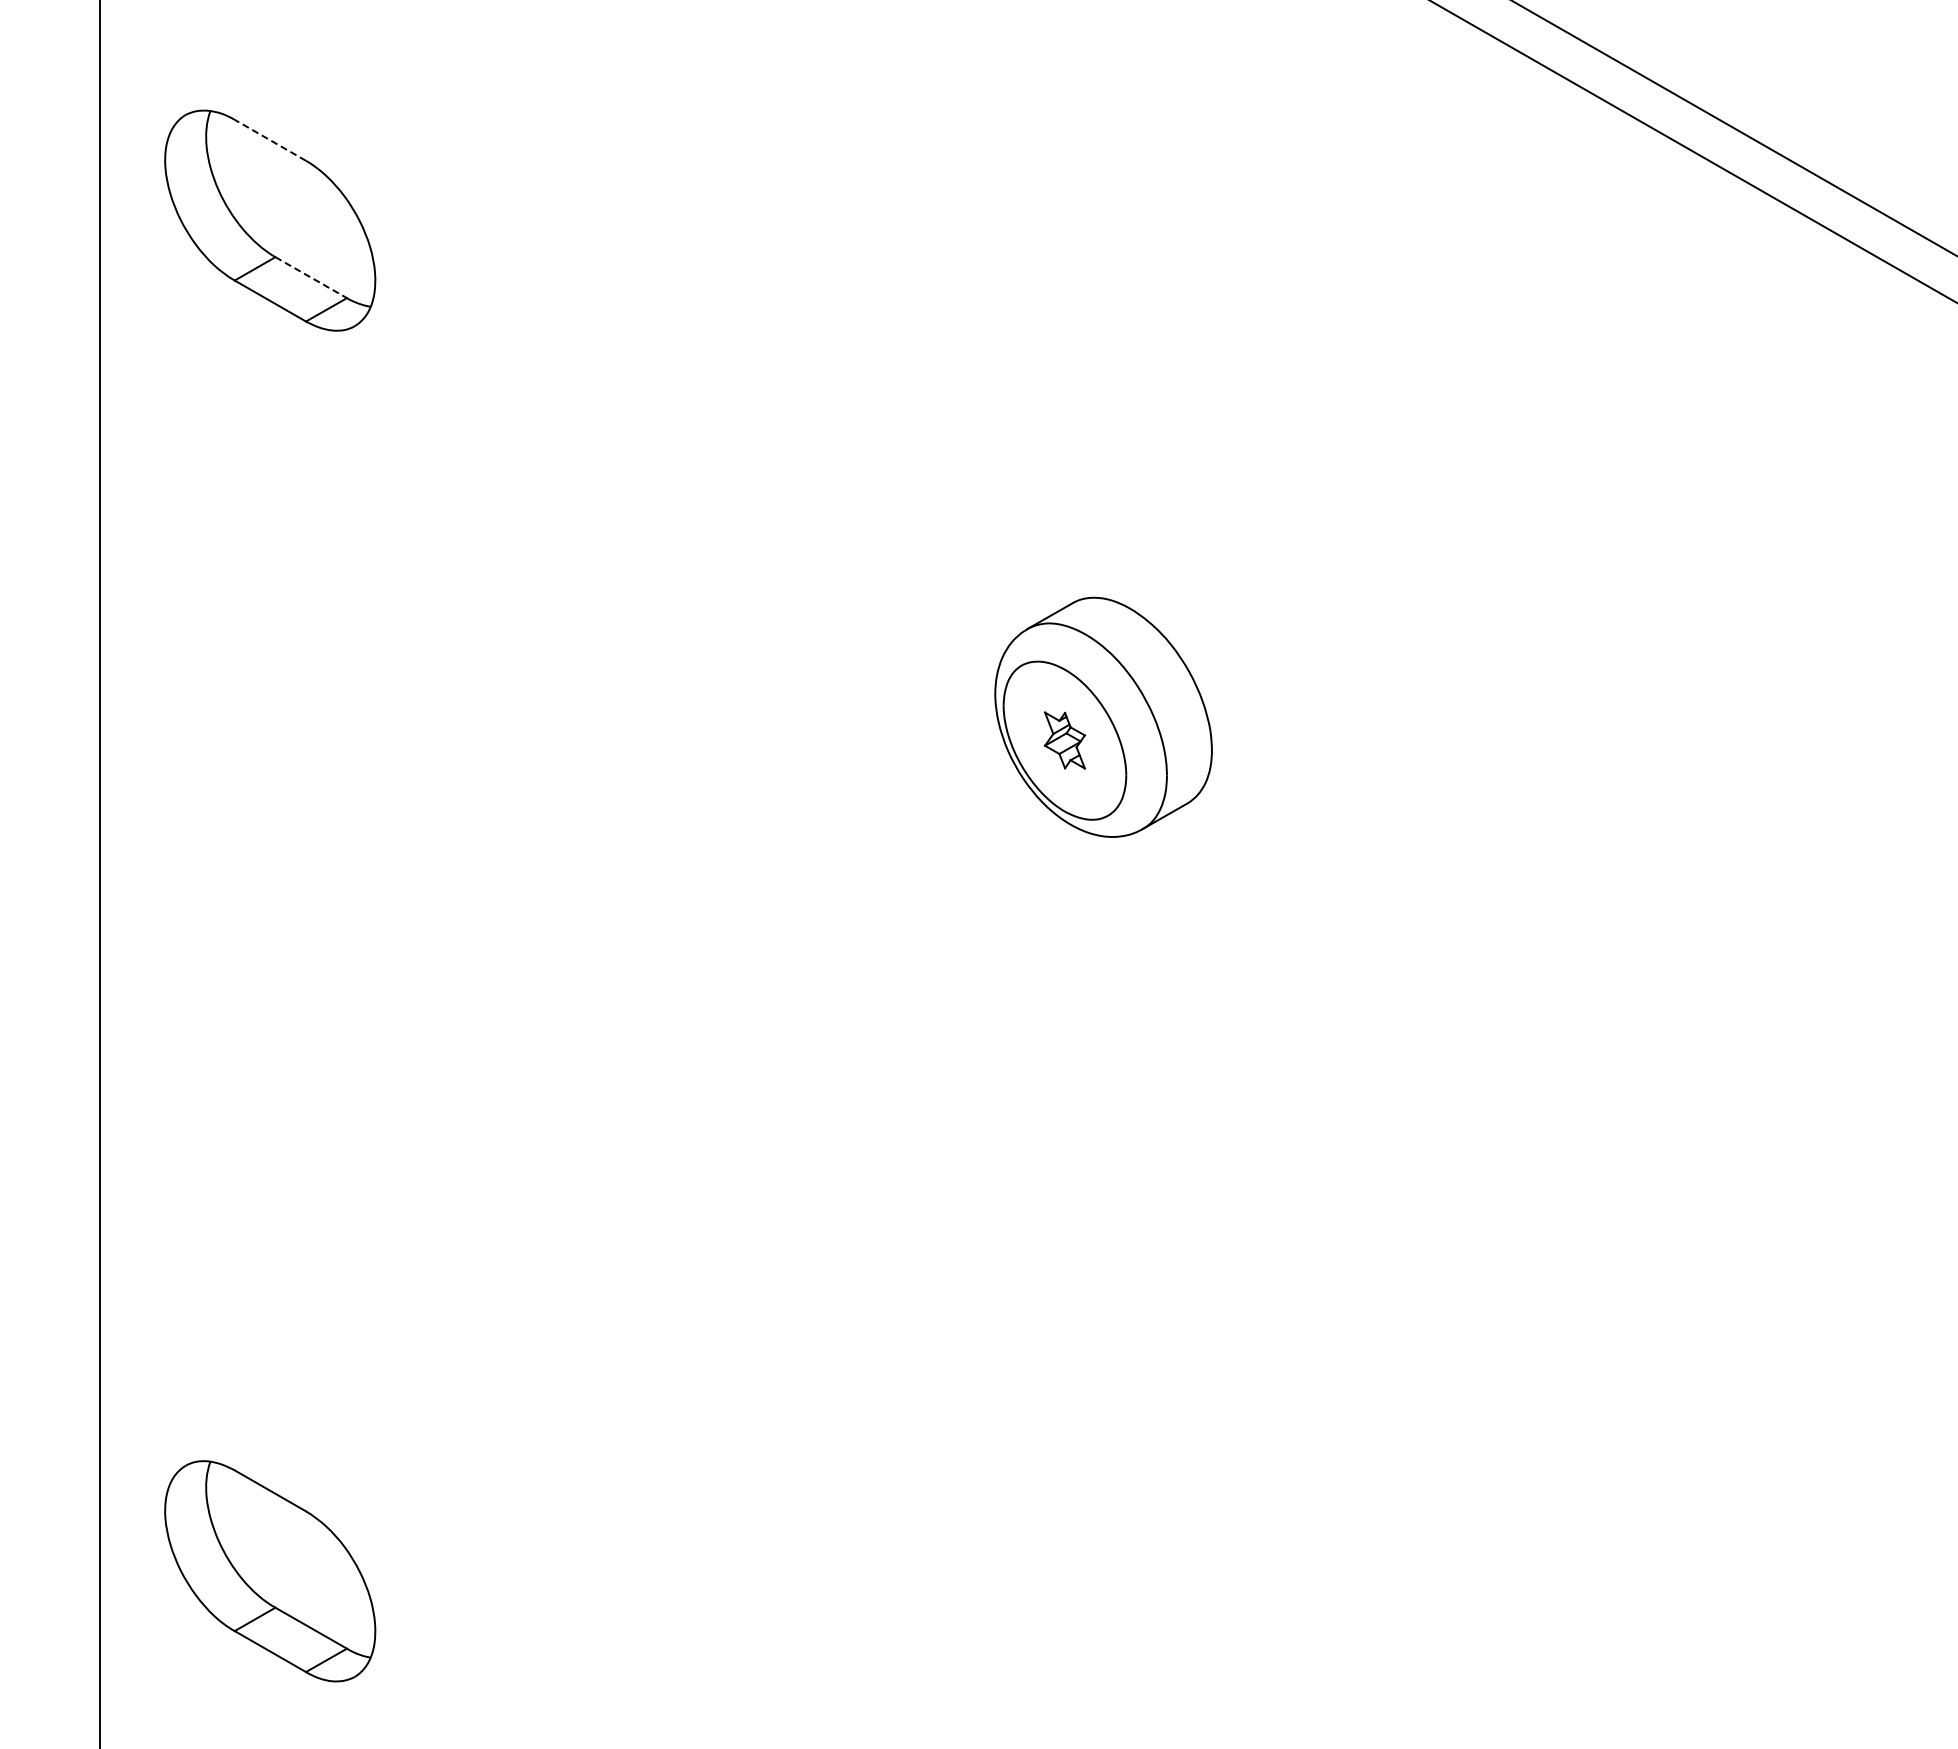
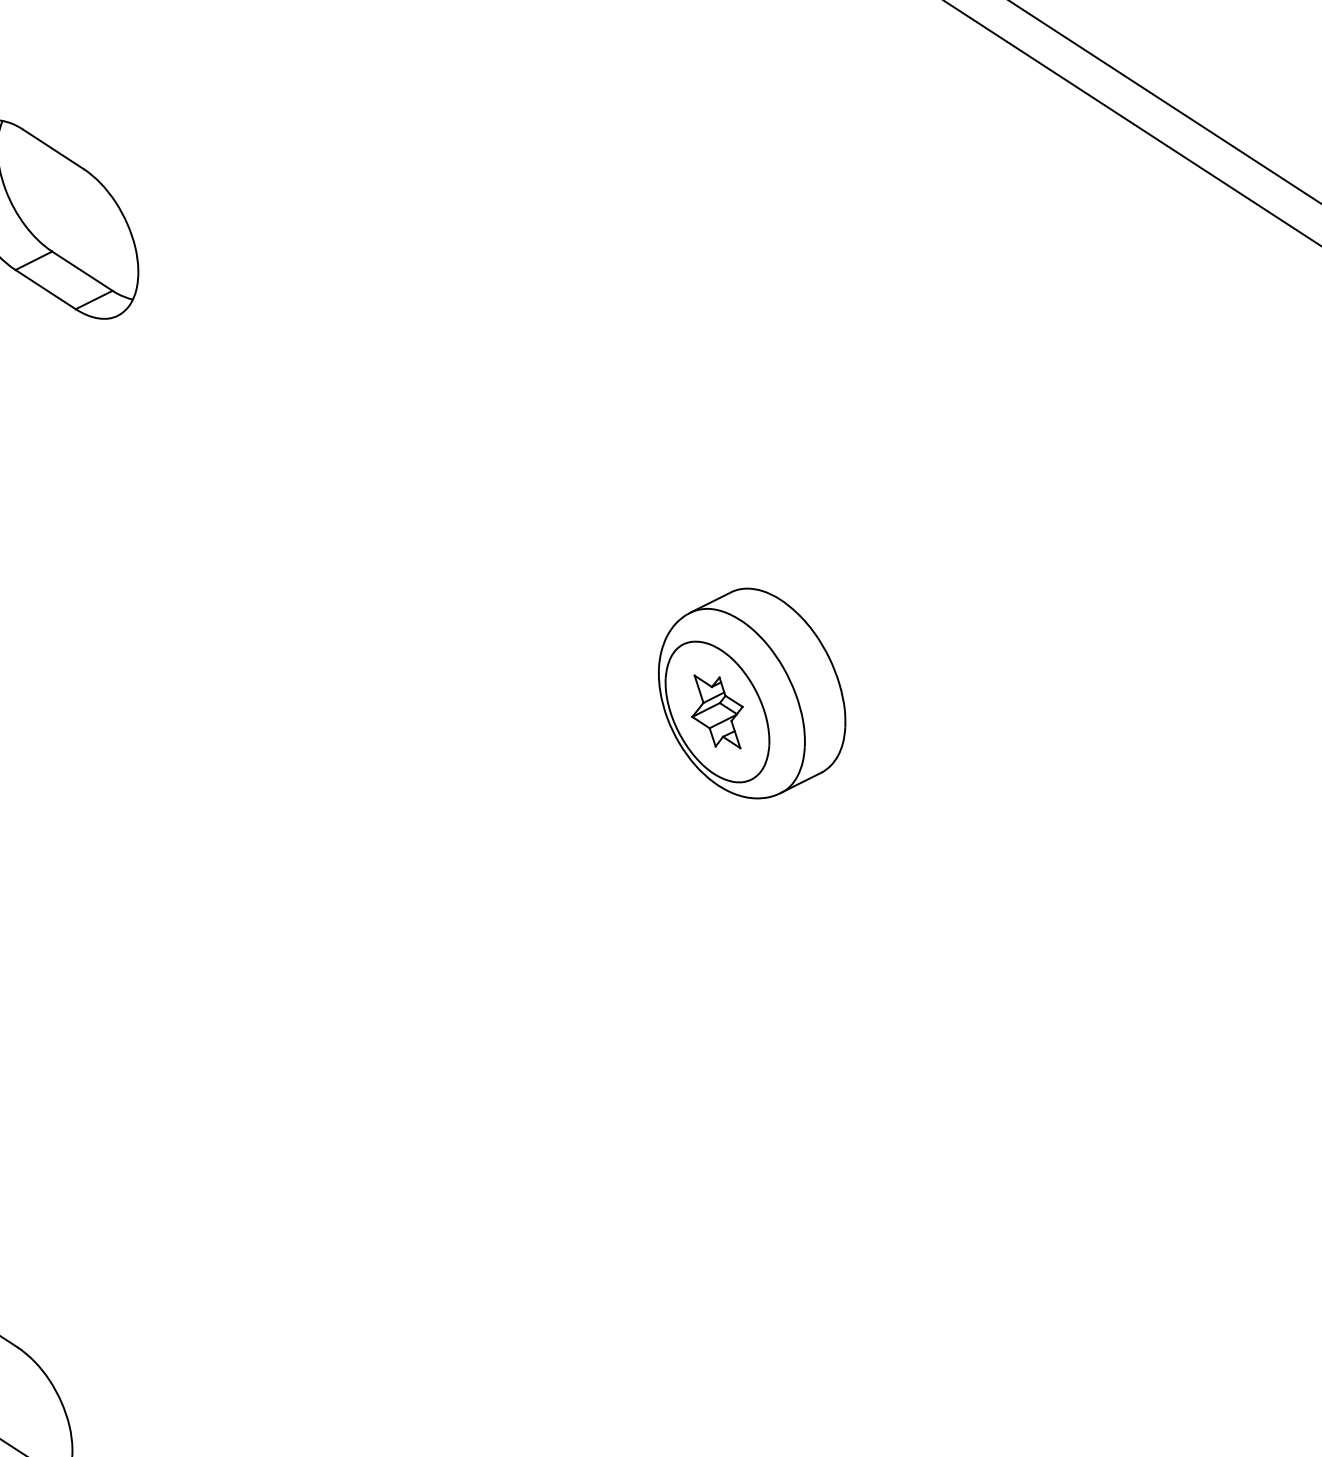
line: (269, 140) -> (52, 149), dashed -> solid
line: (311, 277) -> (82, 271), dashed -> solid
part: (1064, 740) -> (717, 711), size x1.43

